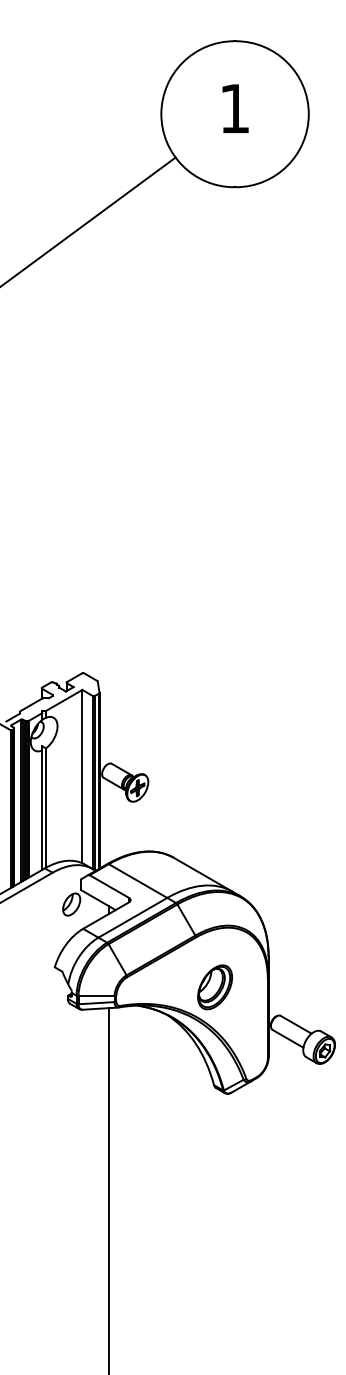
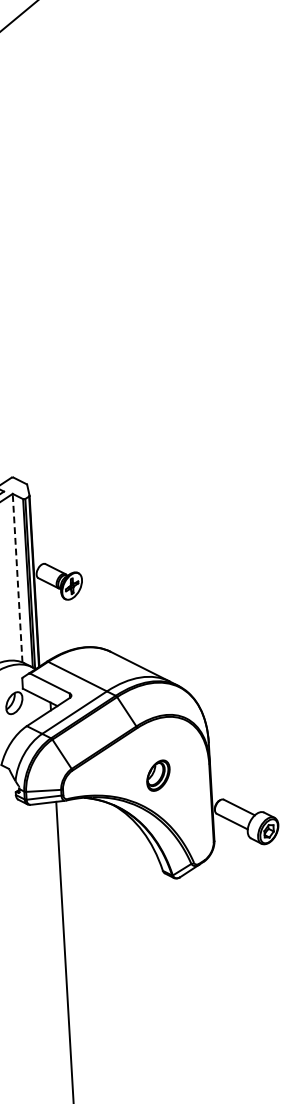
line: (82, 776) -> (17, 578), solid -> dashed
part: (214, 987) -> (157, 775), size x0.7

